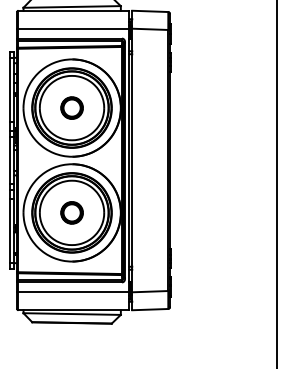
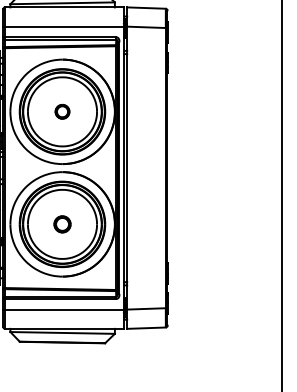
part: (71, 107) -> (61, 111), size x0.6
part: (71, 212) -> (61, 223), size x0.7

